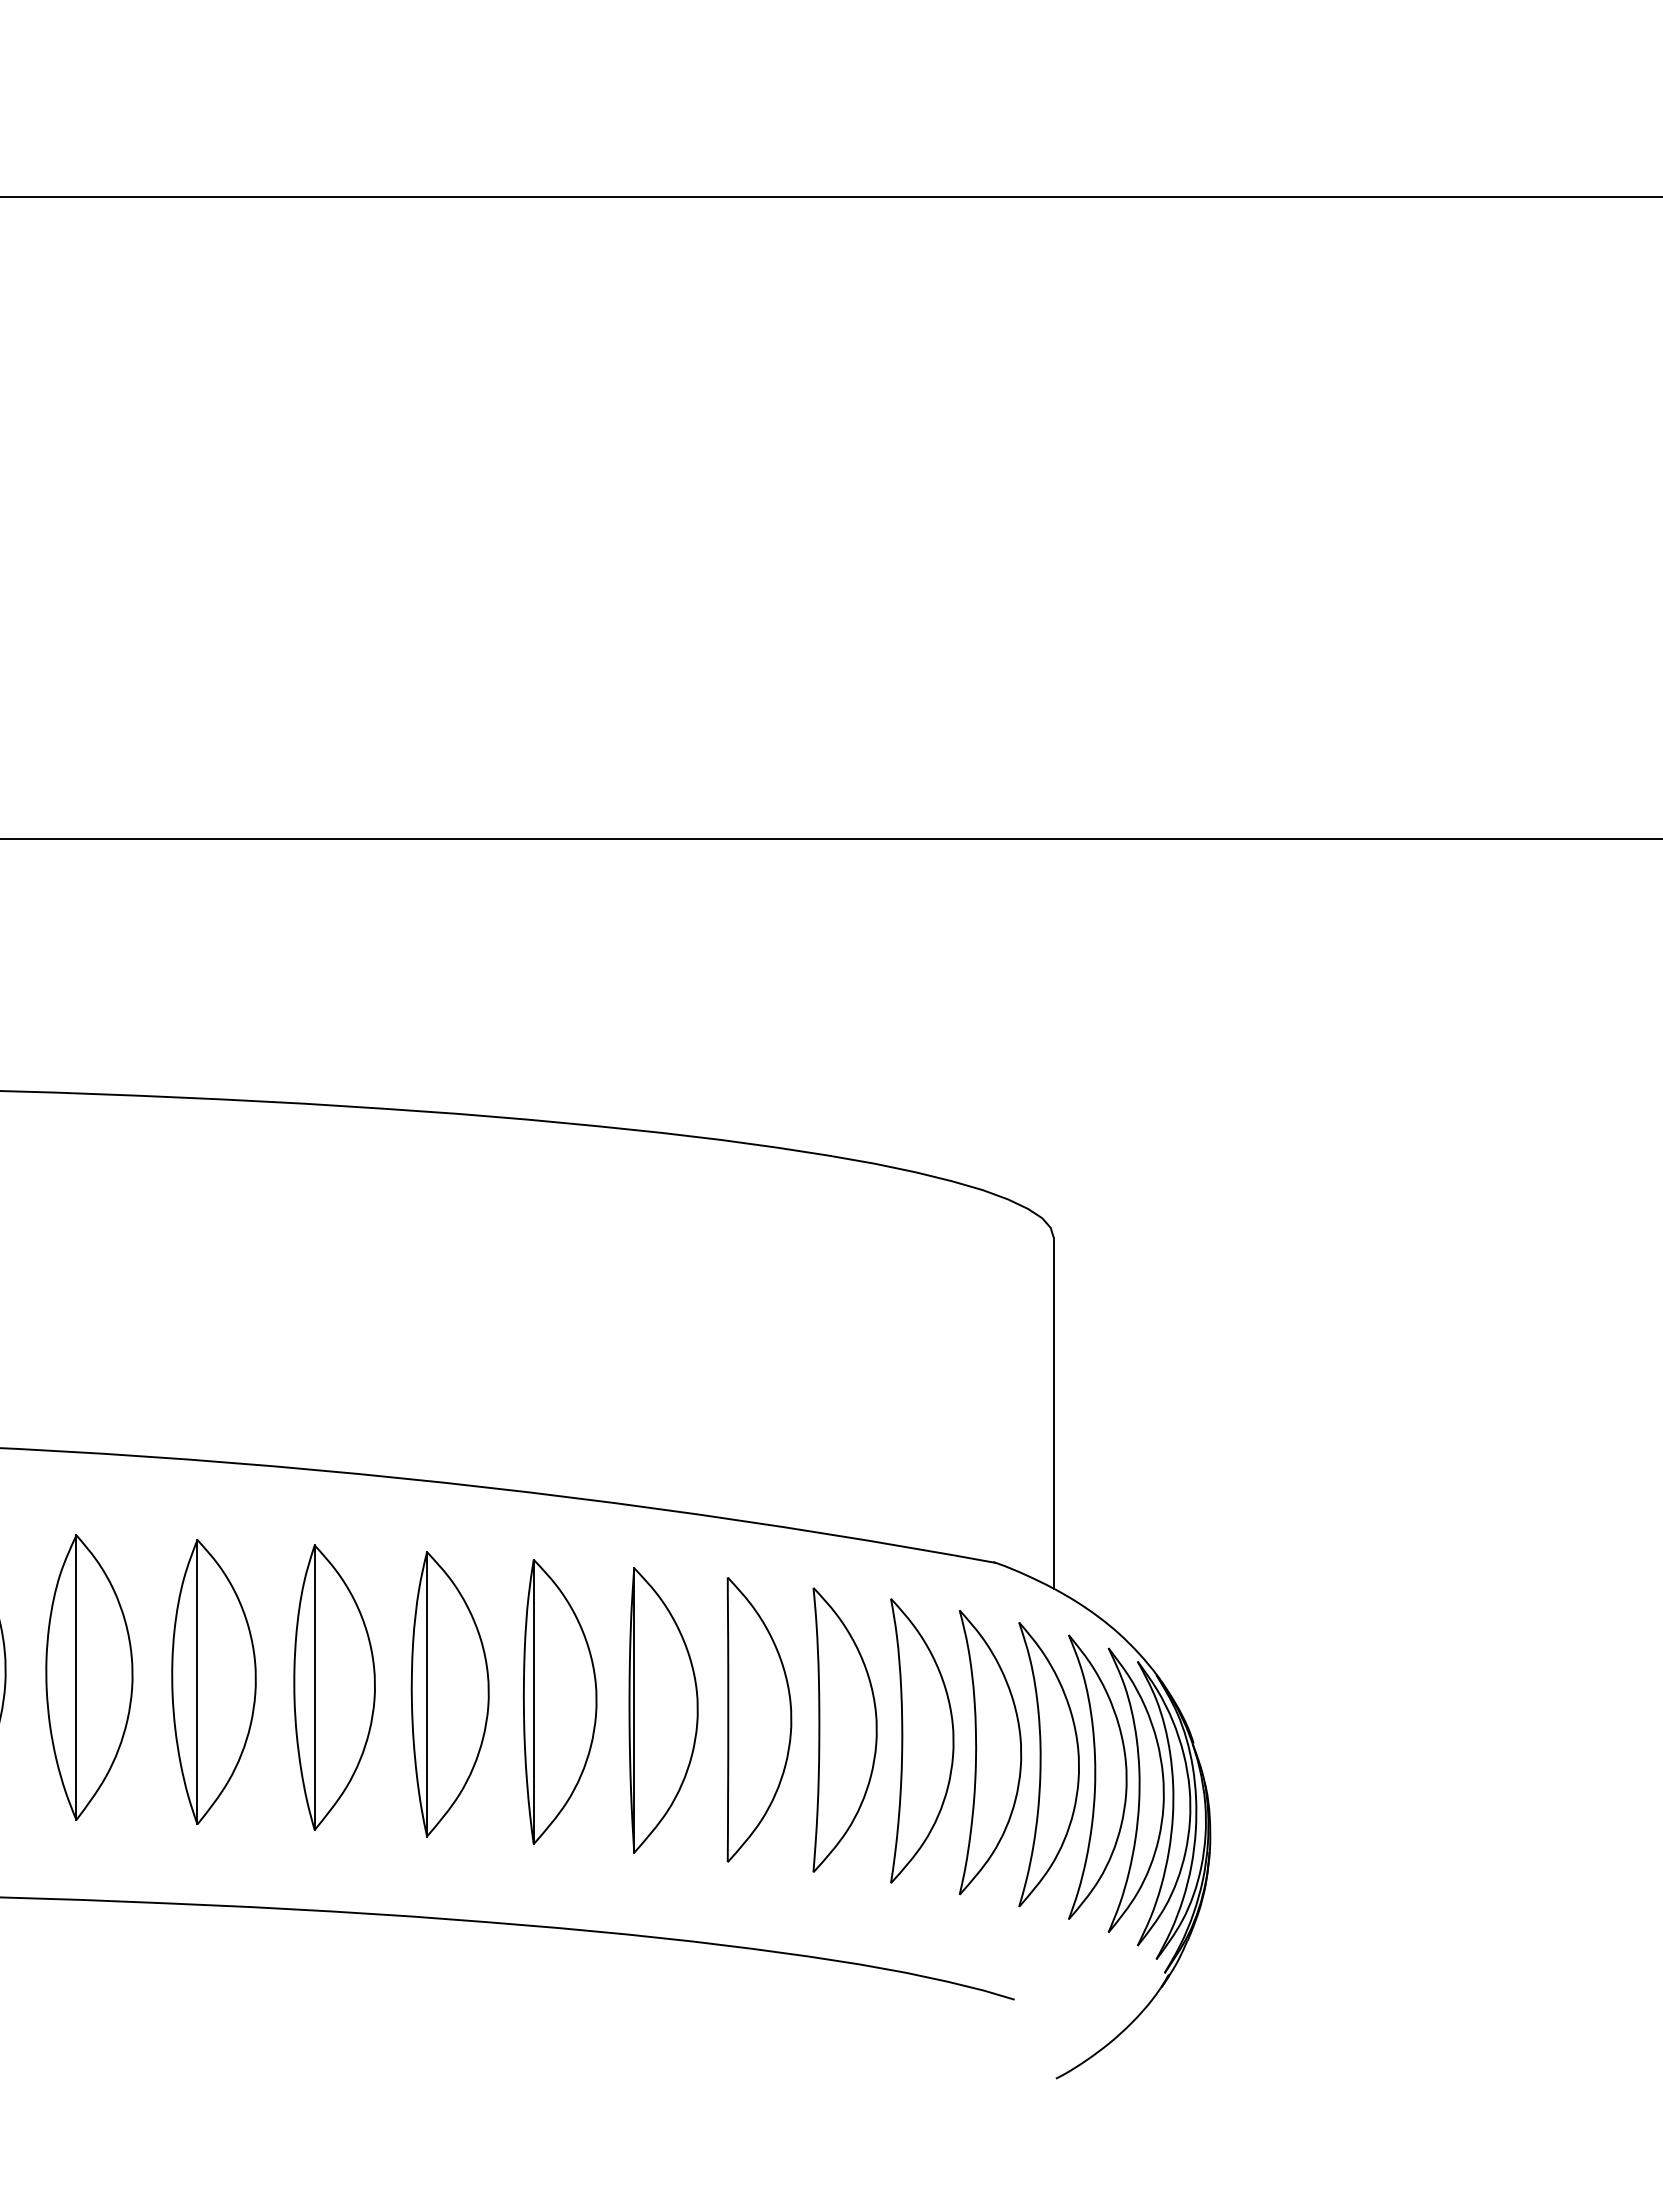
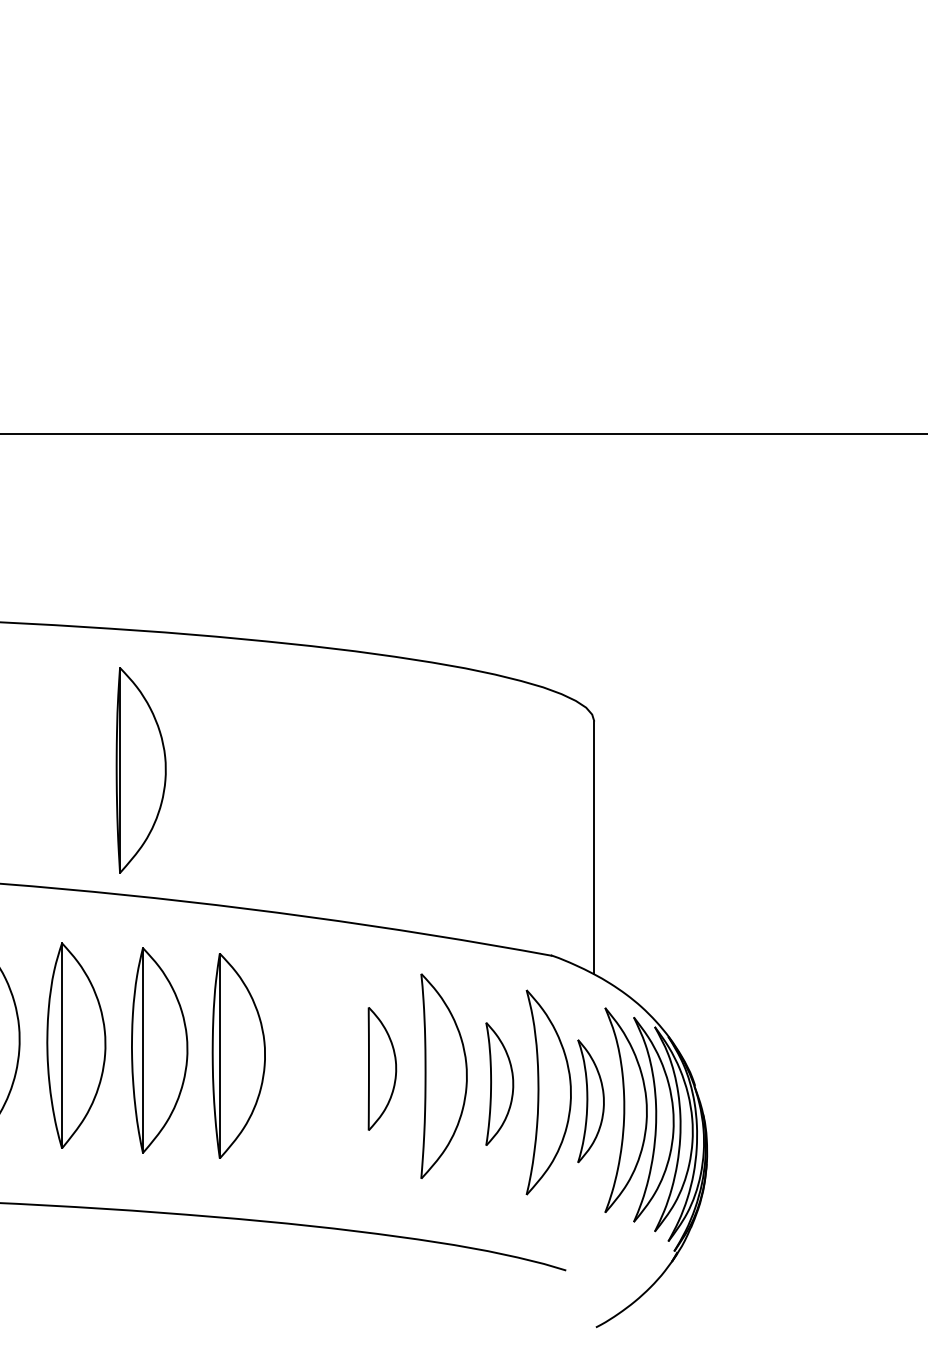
part: (663, 1710) -> (141, 770), moved
part: (759, 1719) -> (382, 1068), size x0.6
part: (922, 1740) -> (499, 1083), size x0.6
part: (1048, 1764) -> (590, 1101), size x0.6

